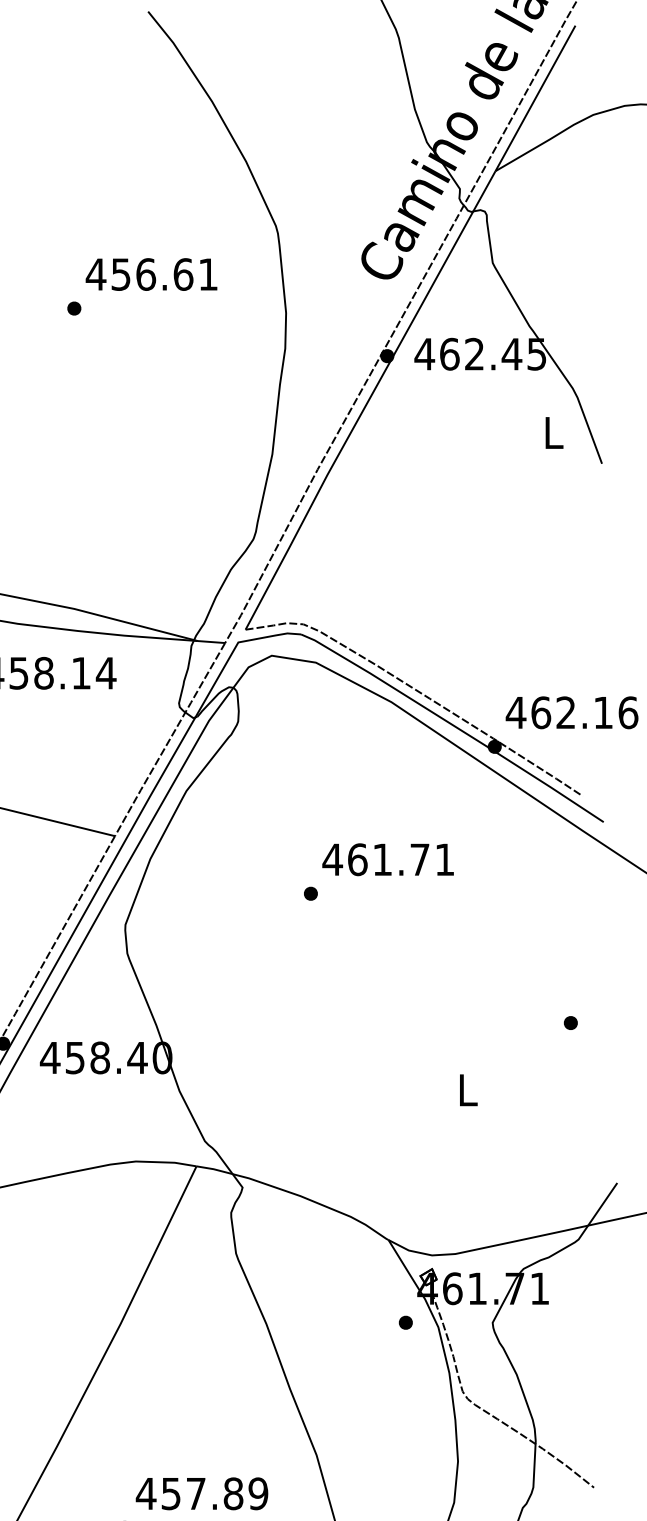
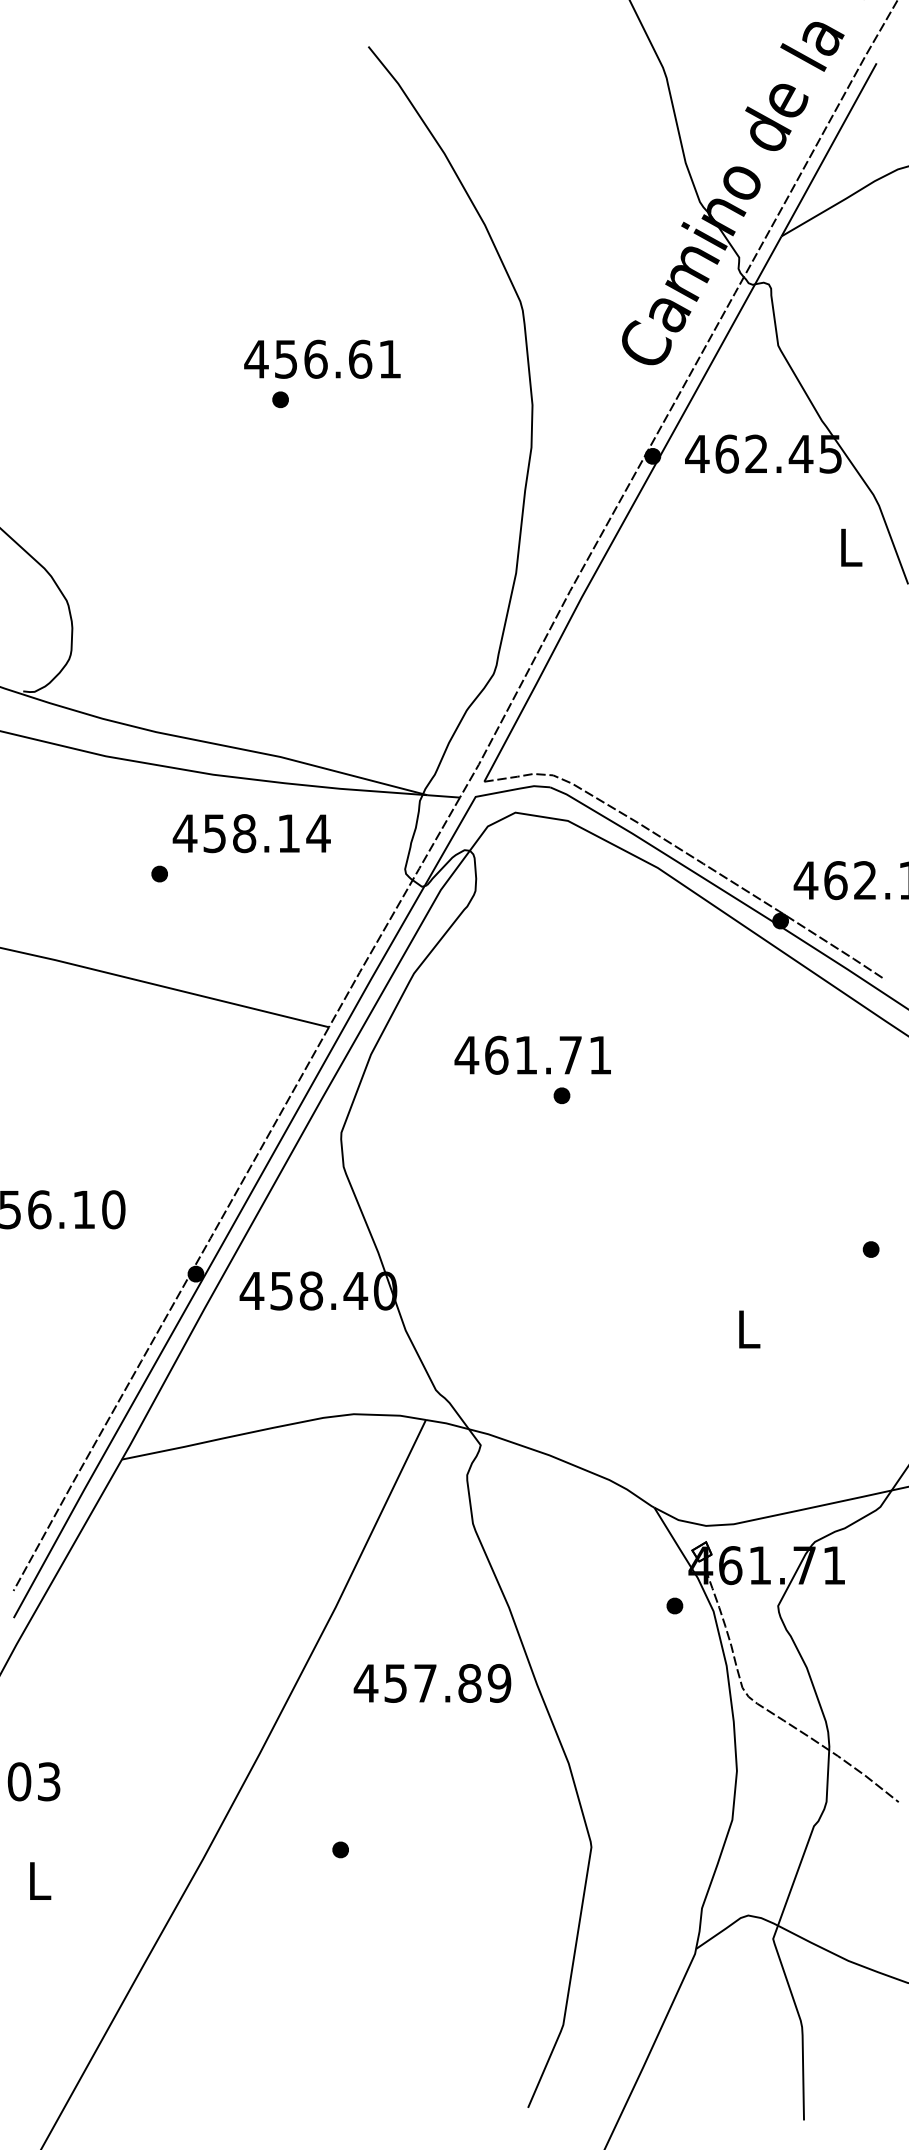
text: (151, 273) -> (322, 358), moved
text: (387, 859) -> (532, 1054), moved
text: (202, 1493) -> (432, 1683), moved

